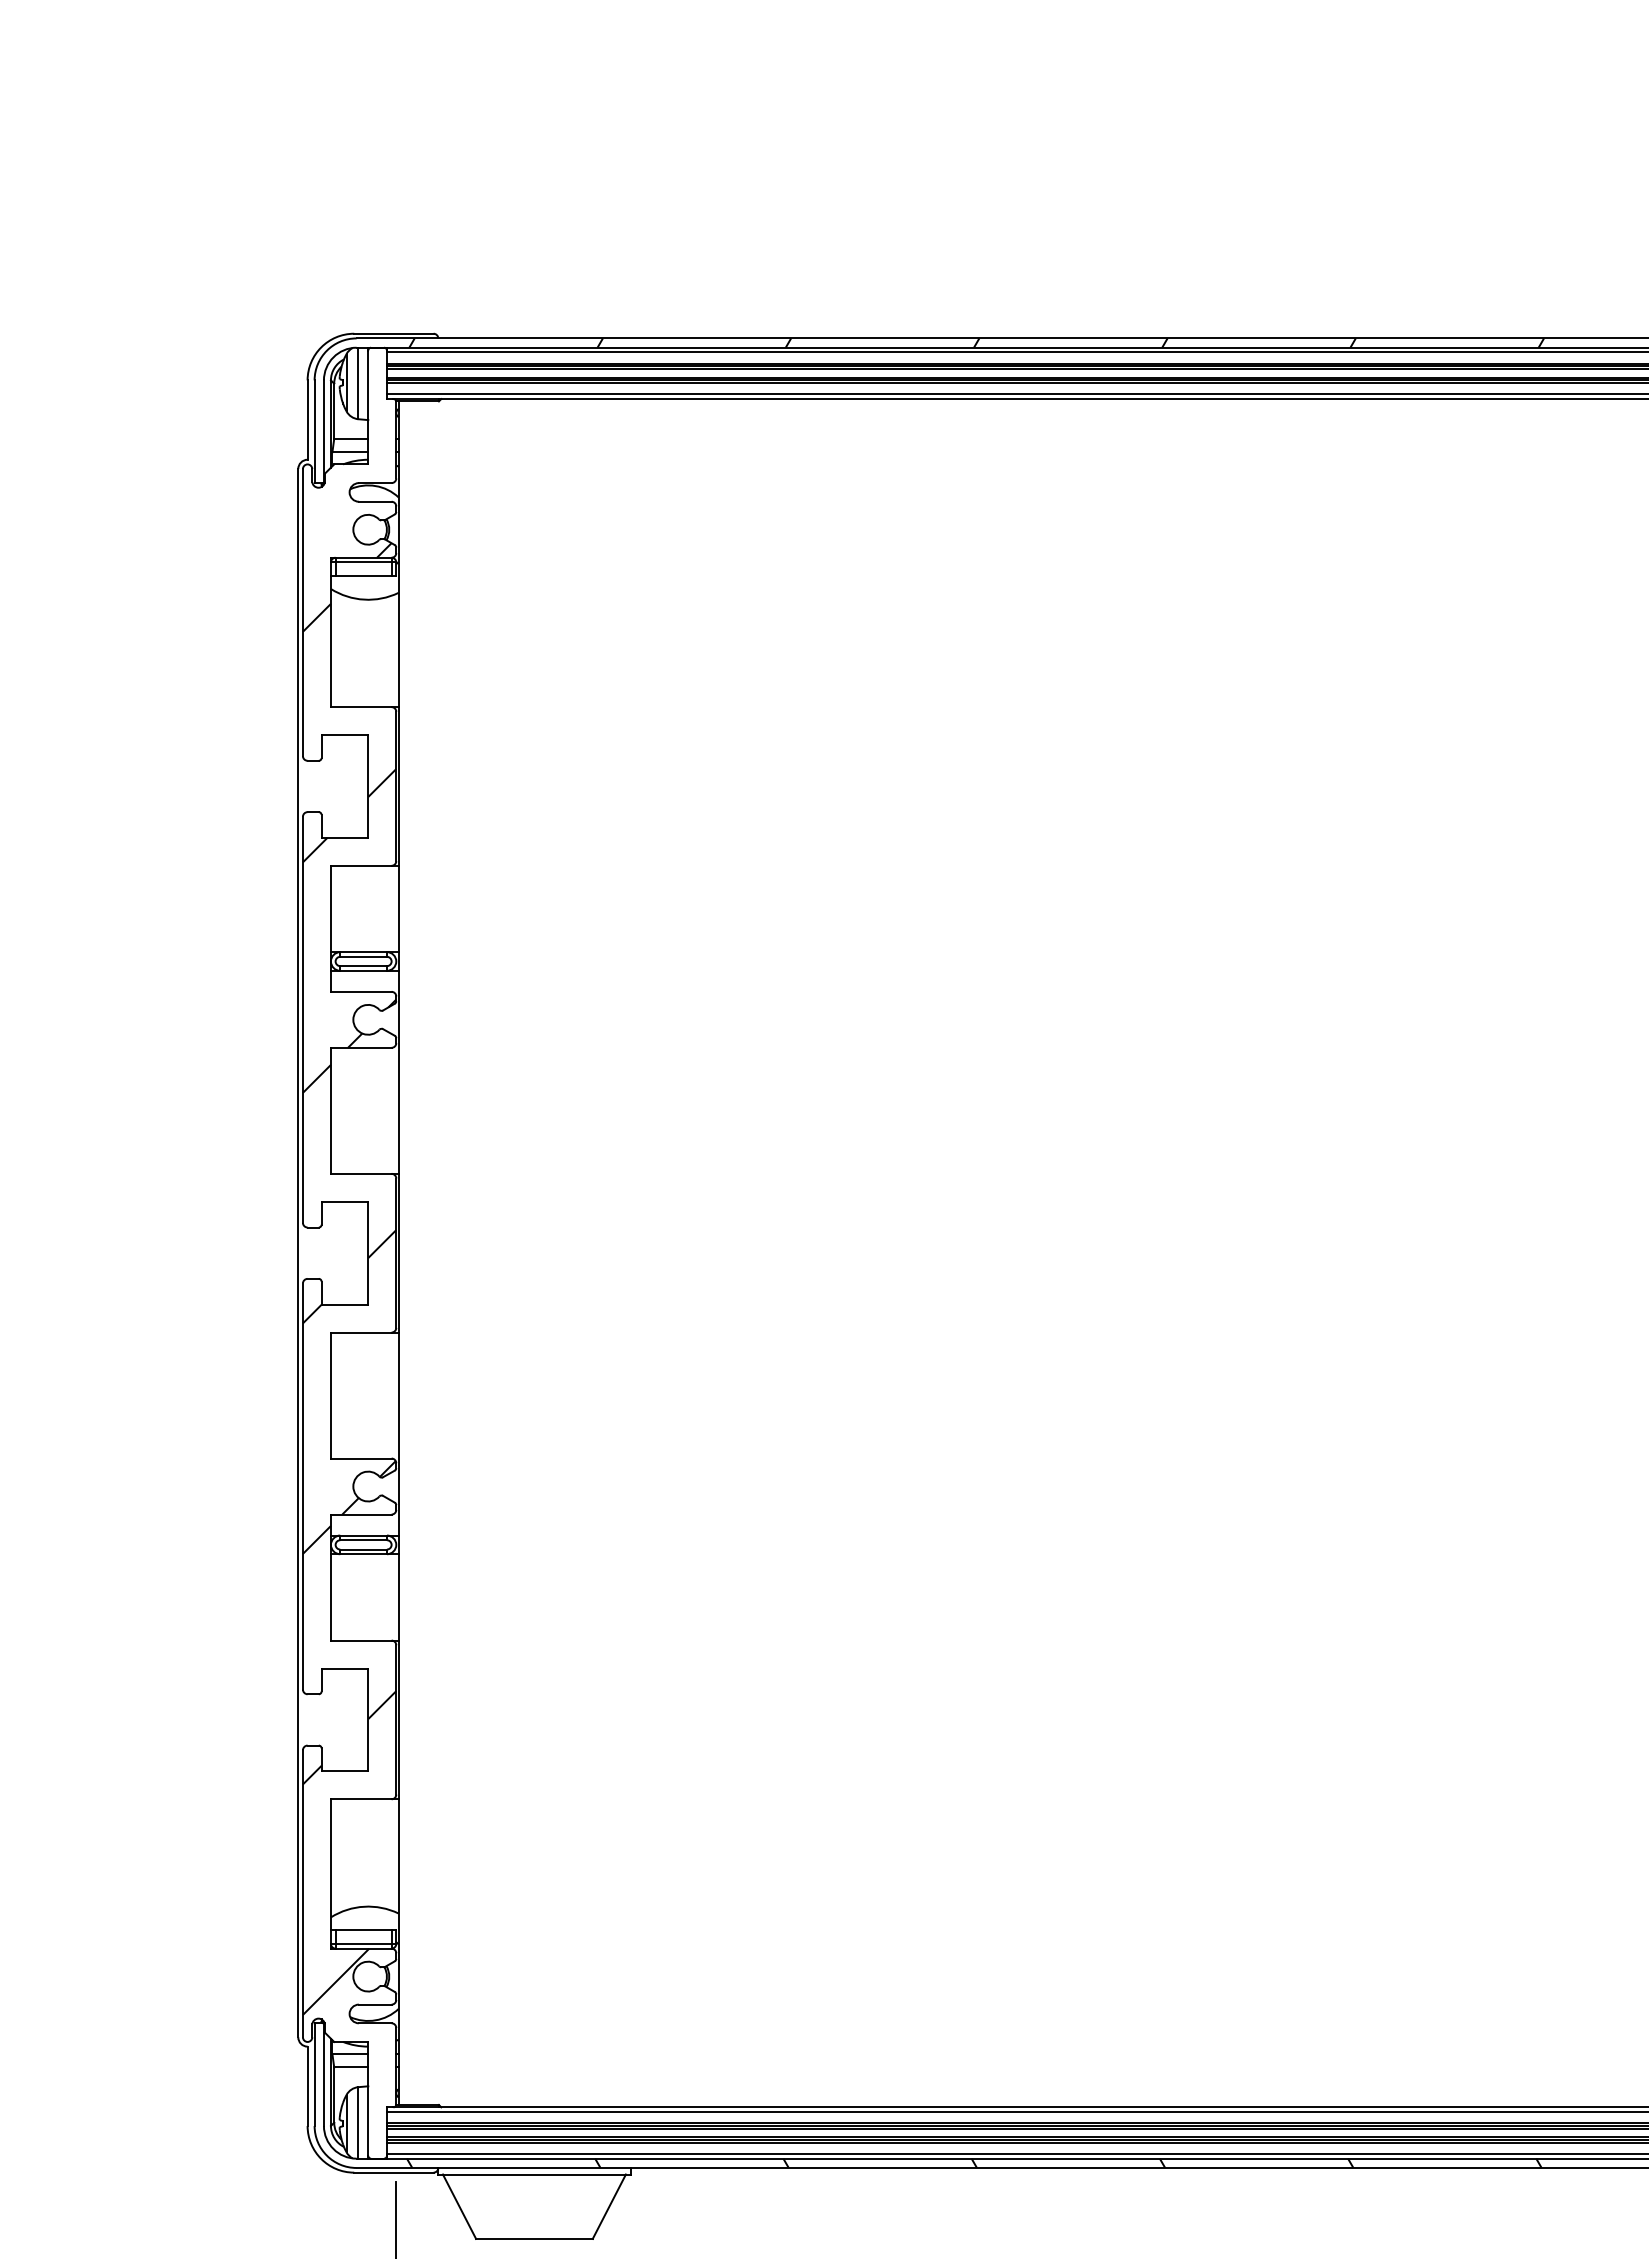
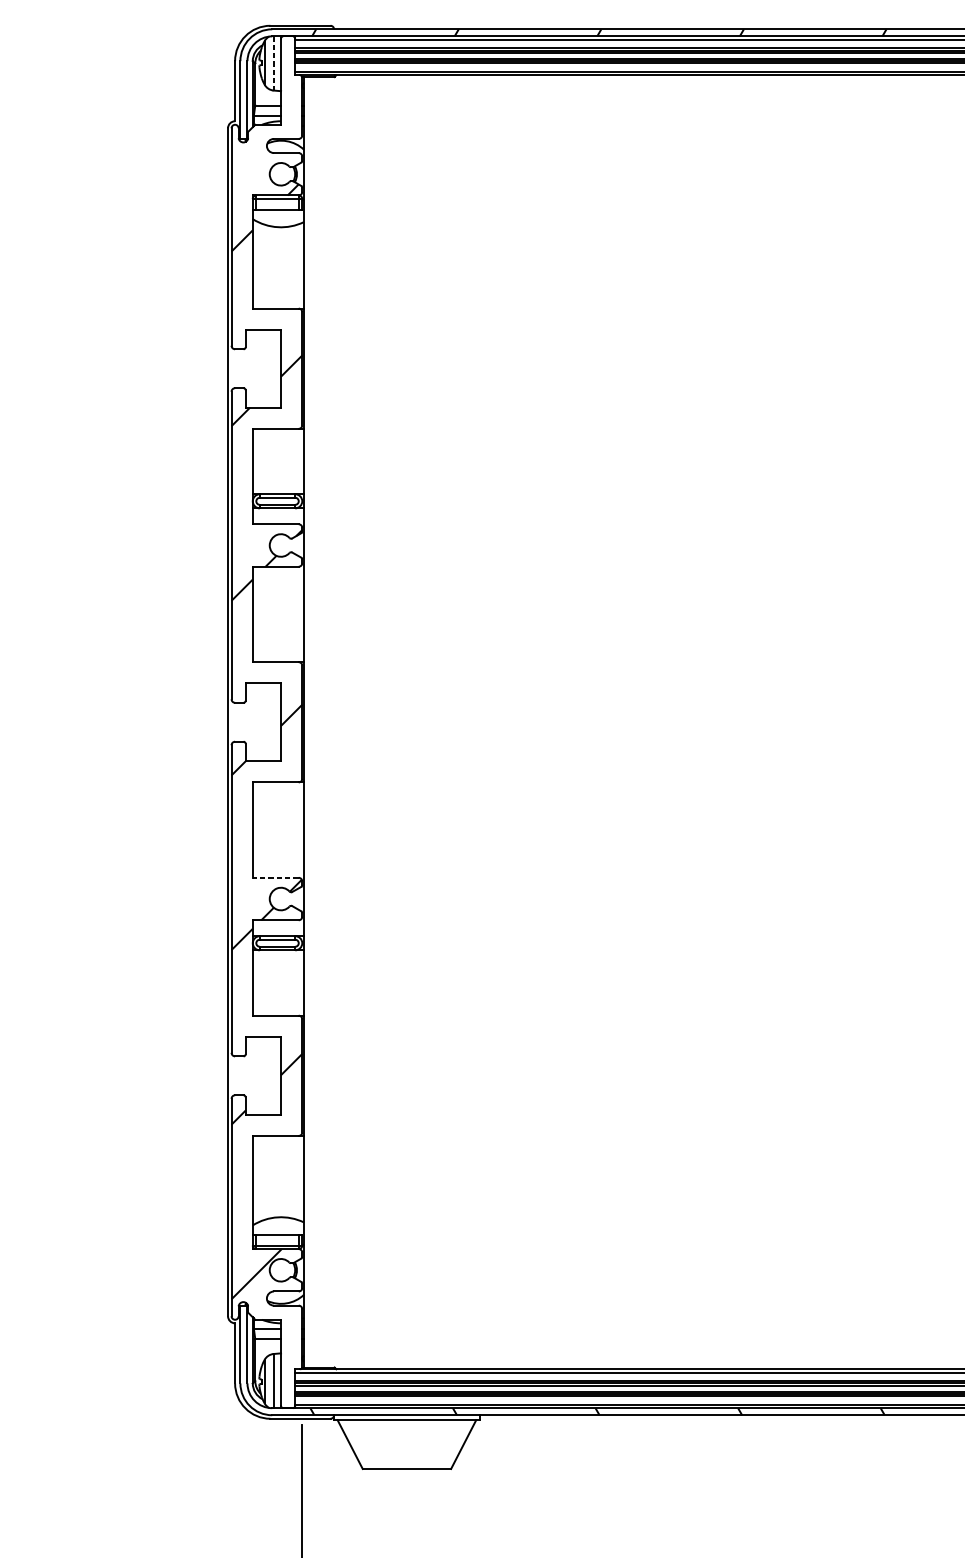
line: (358, 383) -> (273, 63), solid -> dashed
line: (360, 1458) -> (275, 877), solid -> dashed

